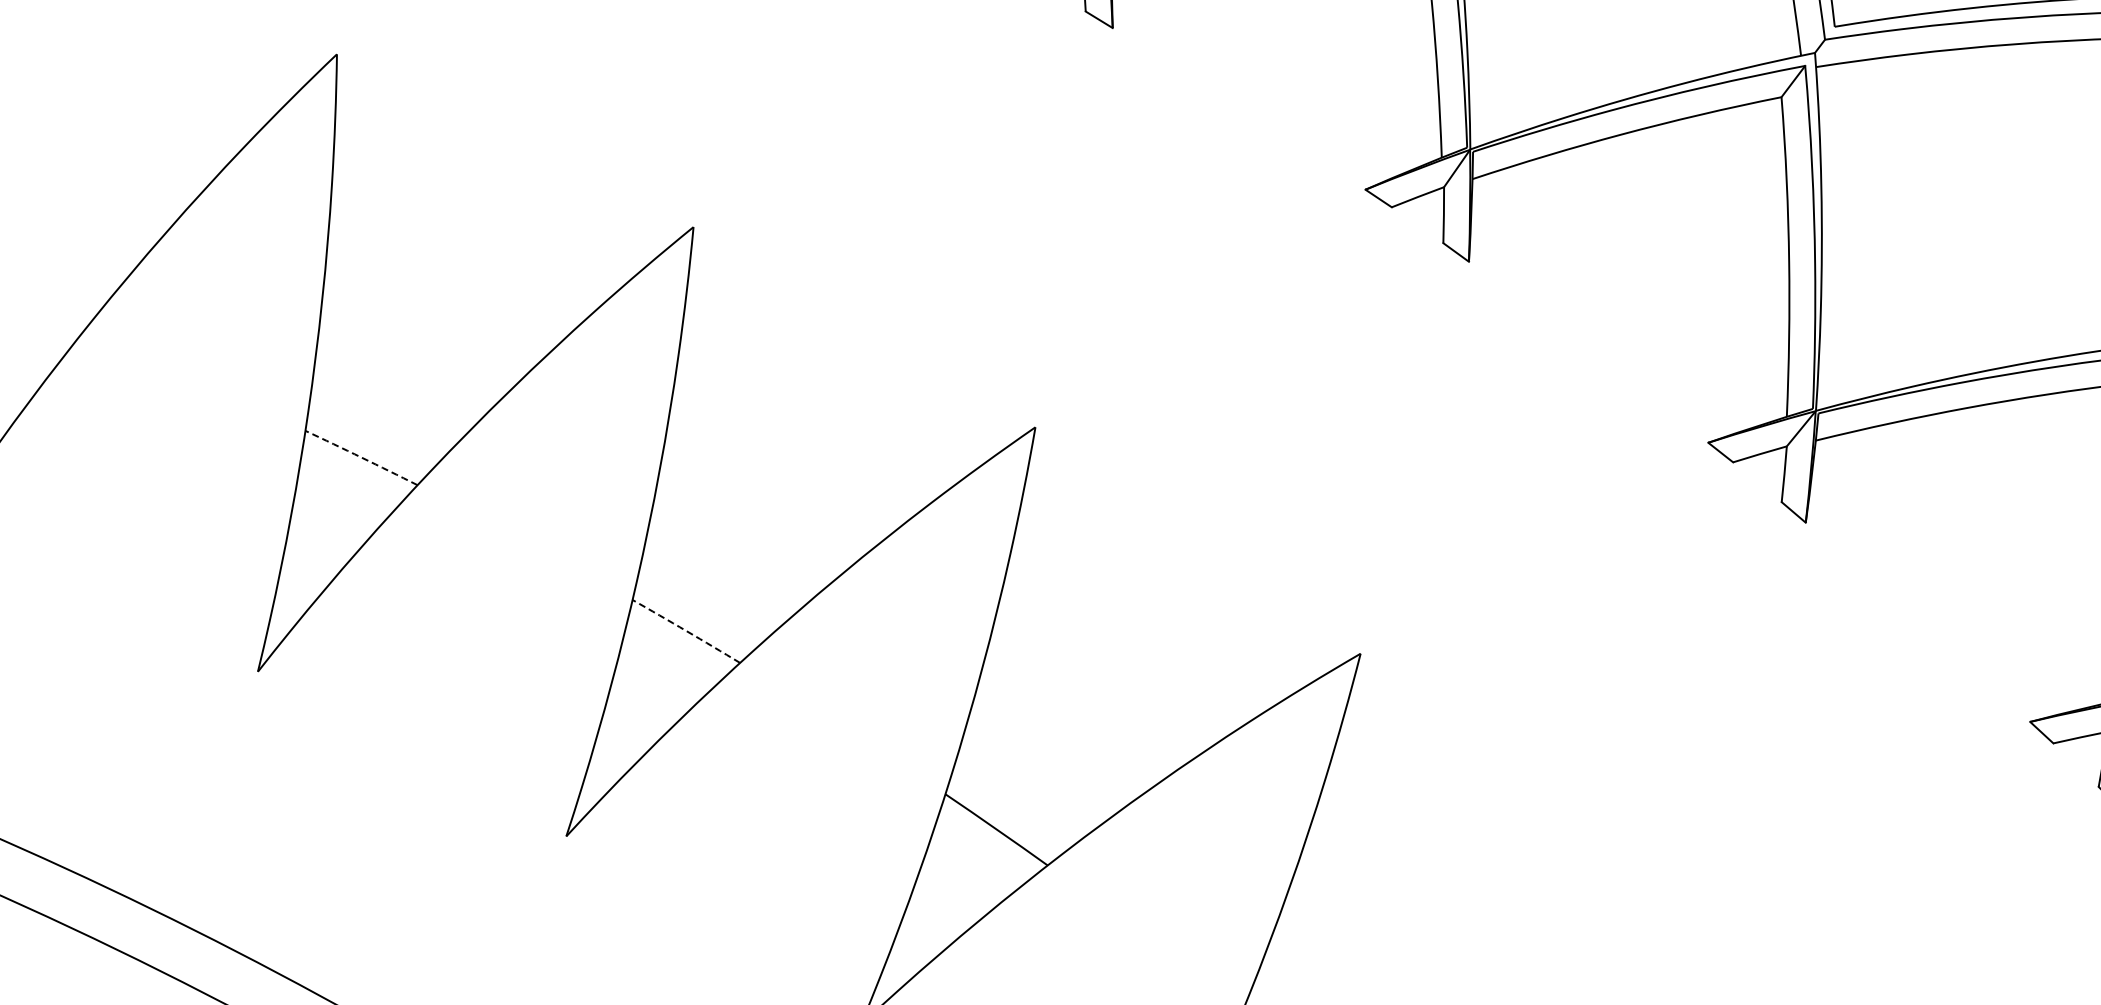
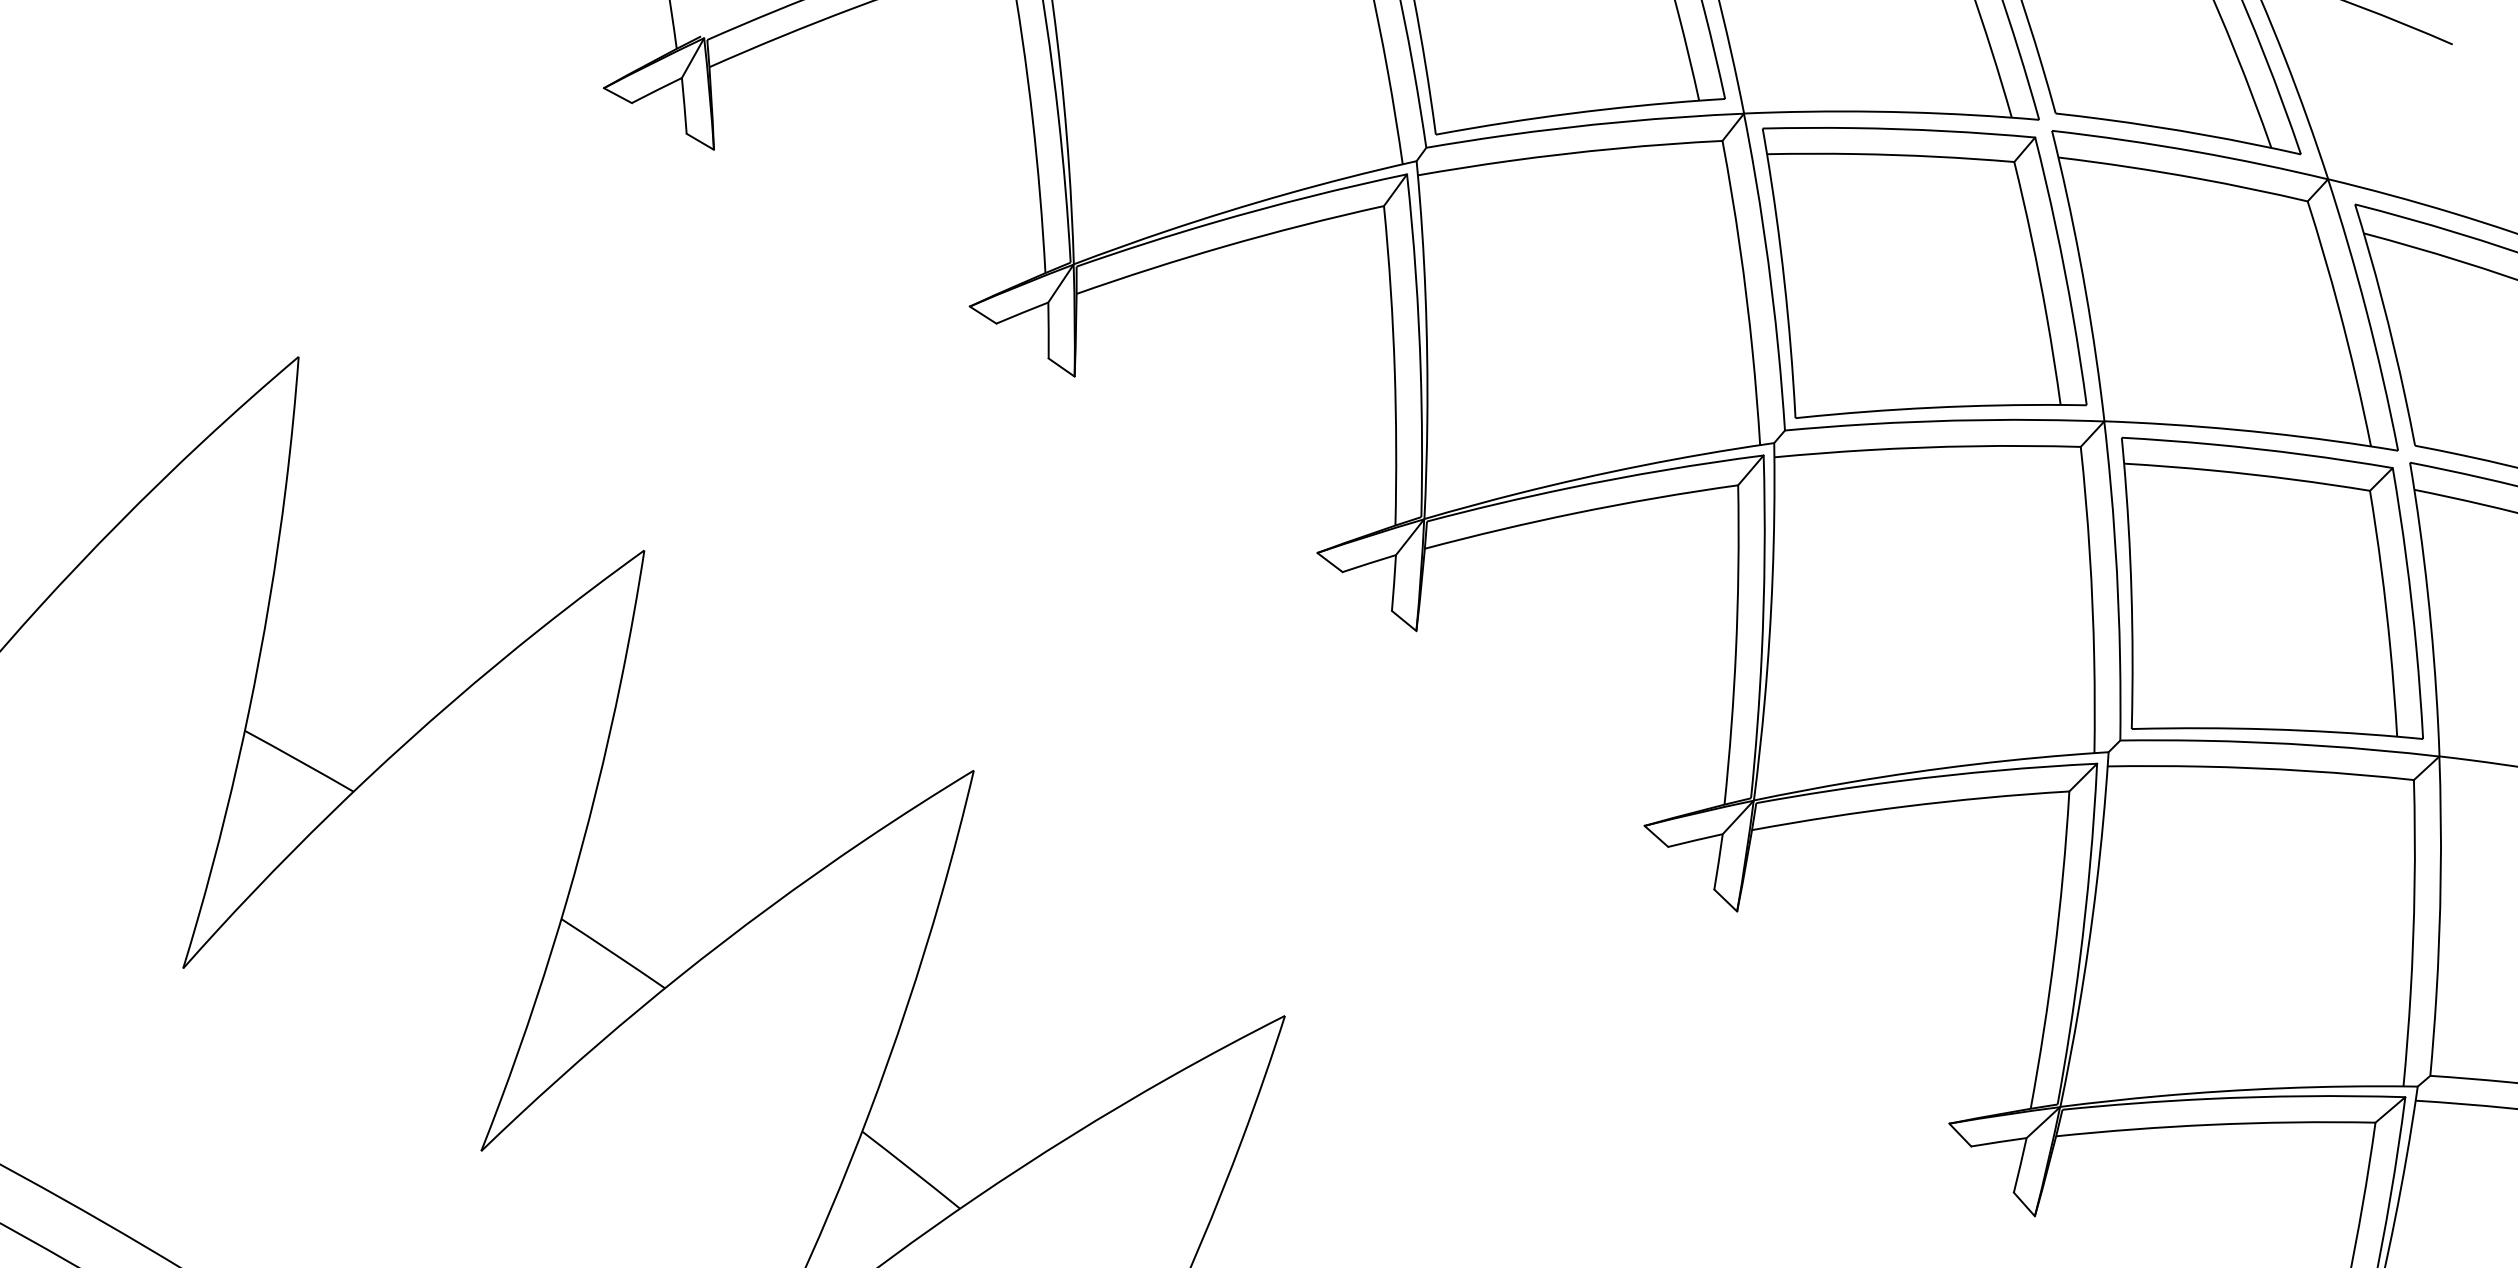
arc: (361, 457) -> (299, 760), dashed -> solid
arc: (686, 631) -> (613, 953), dashed -> solid

